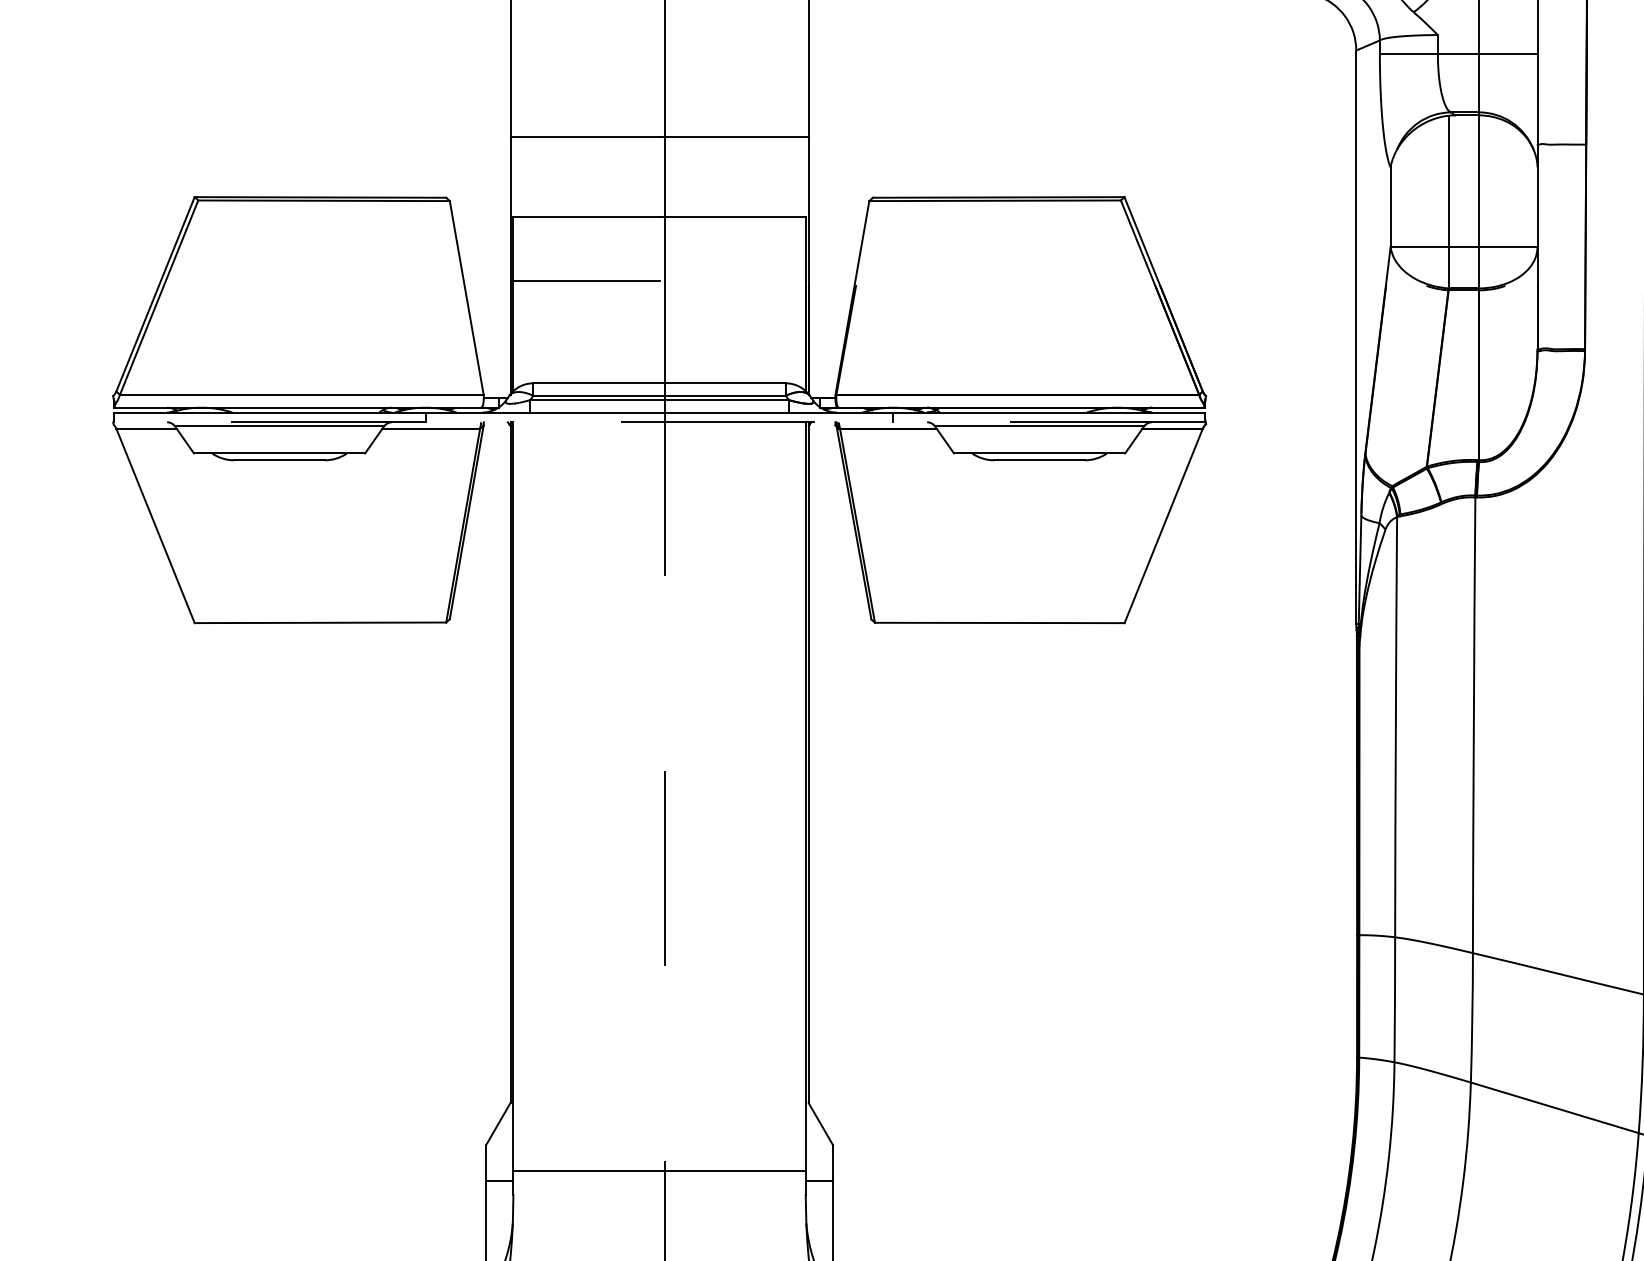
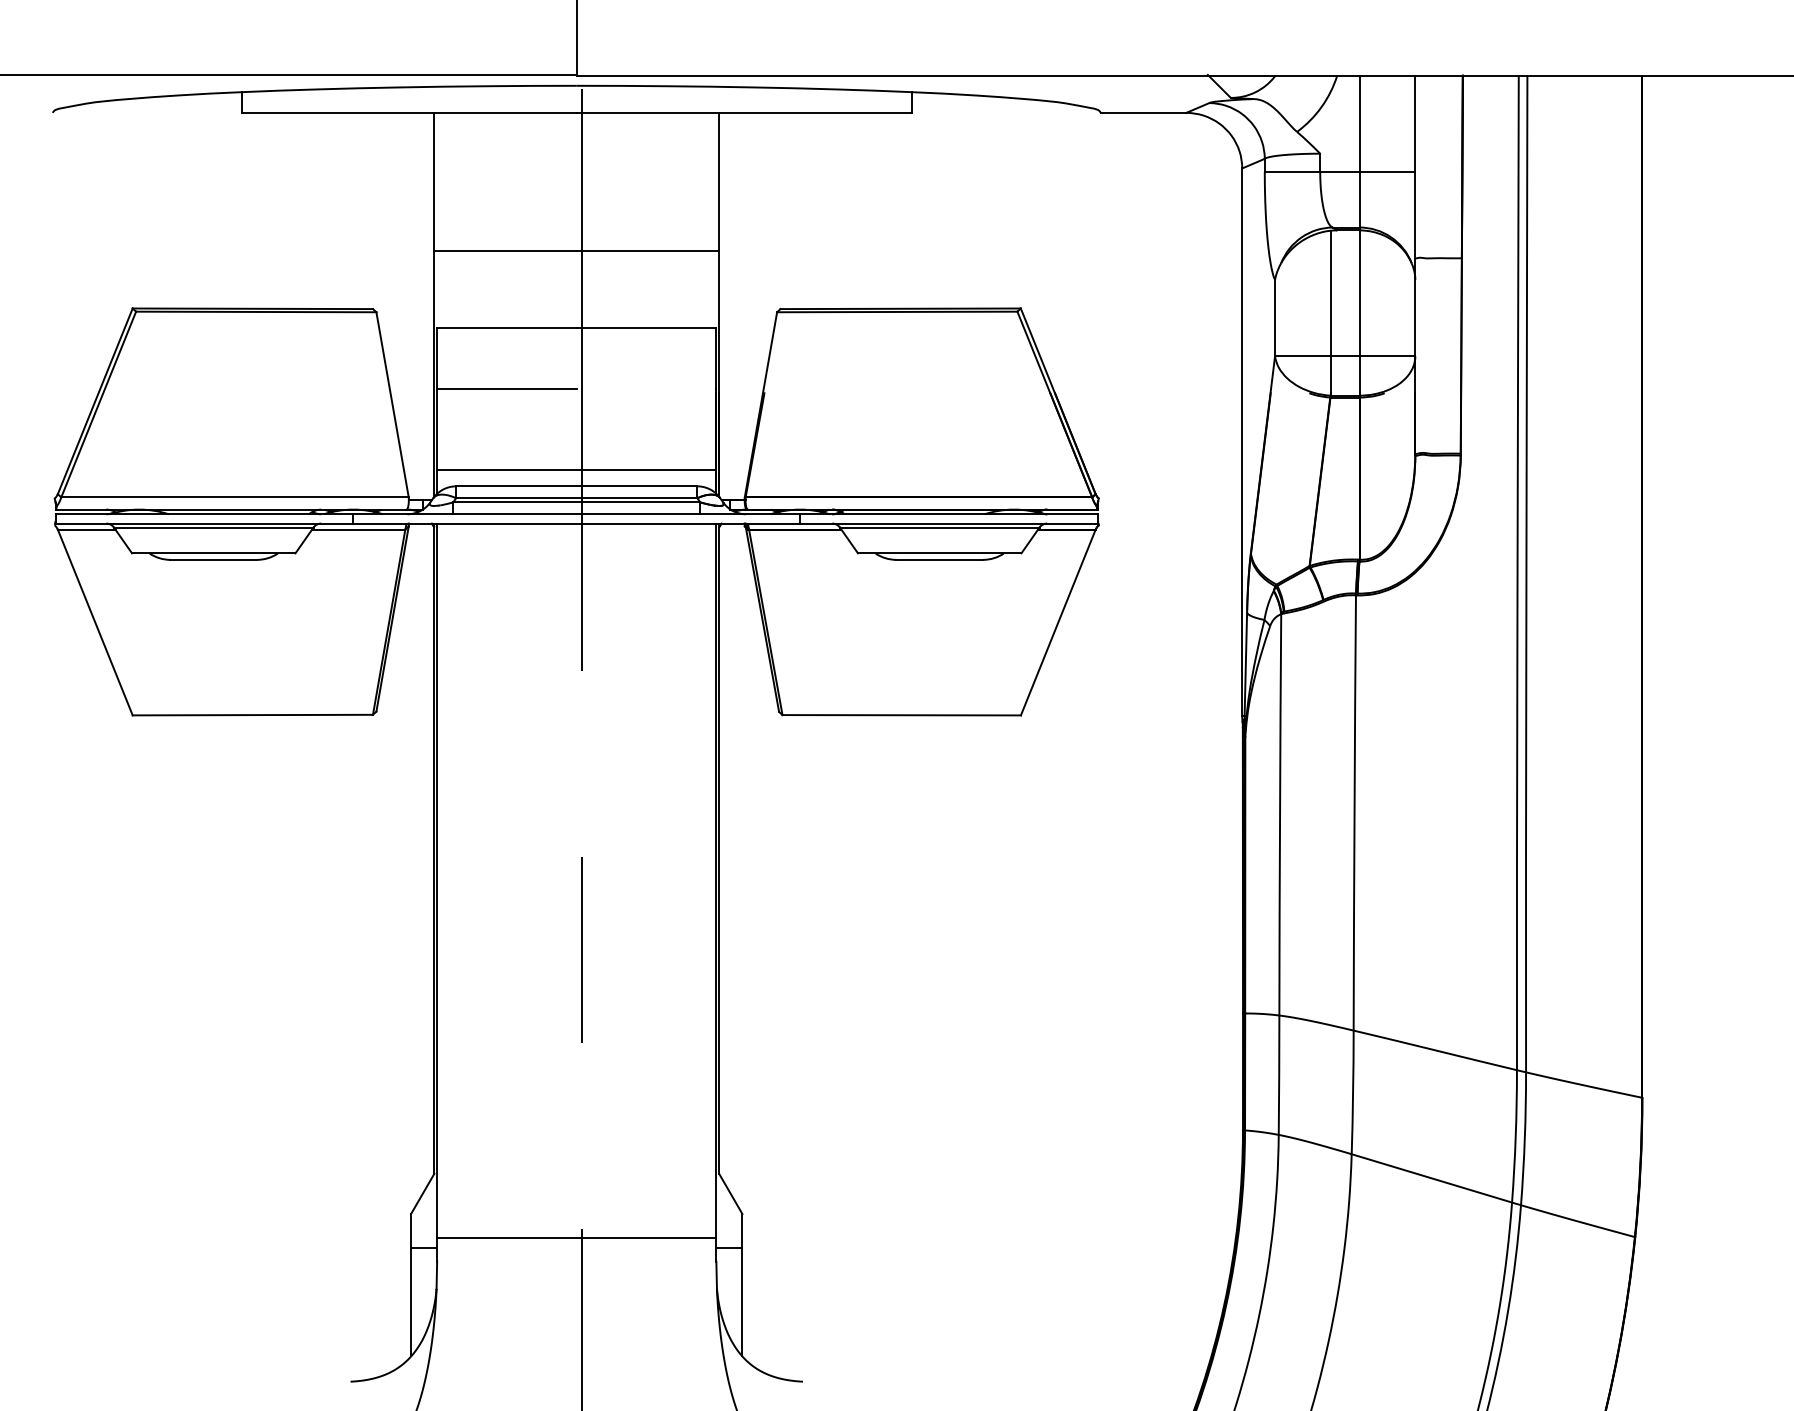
line: (659, 366) -> (576, 470), added
line: (659, 422) -> (576, 523), dashed -> solid

